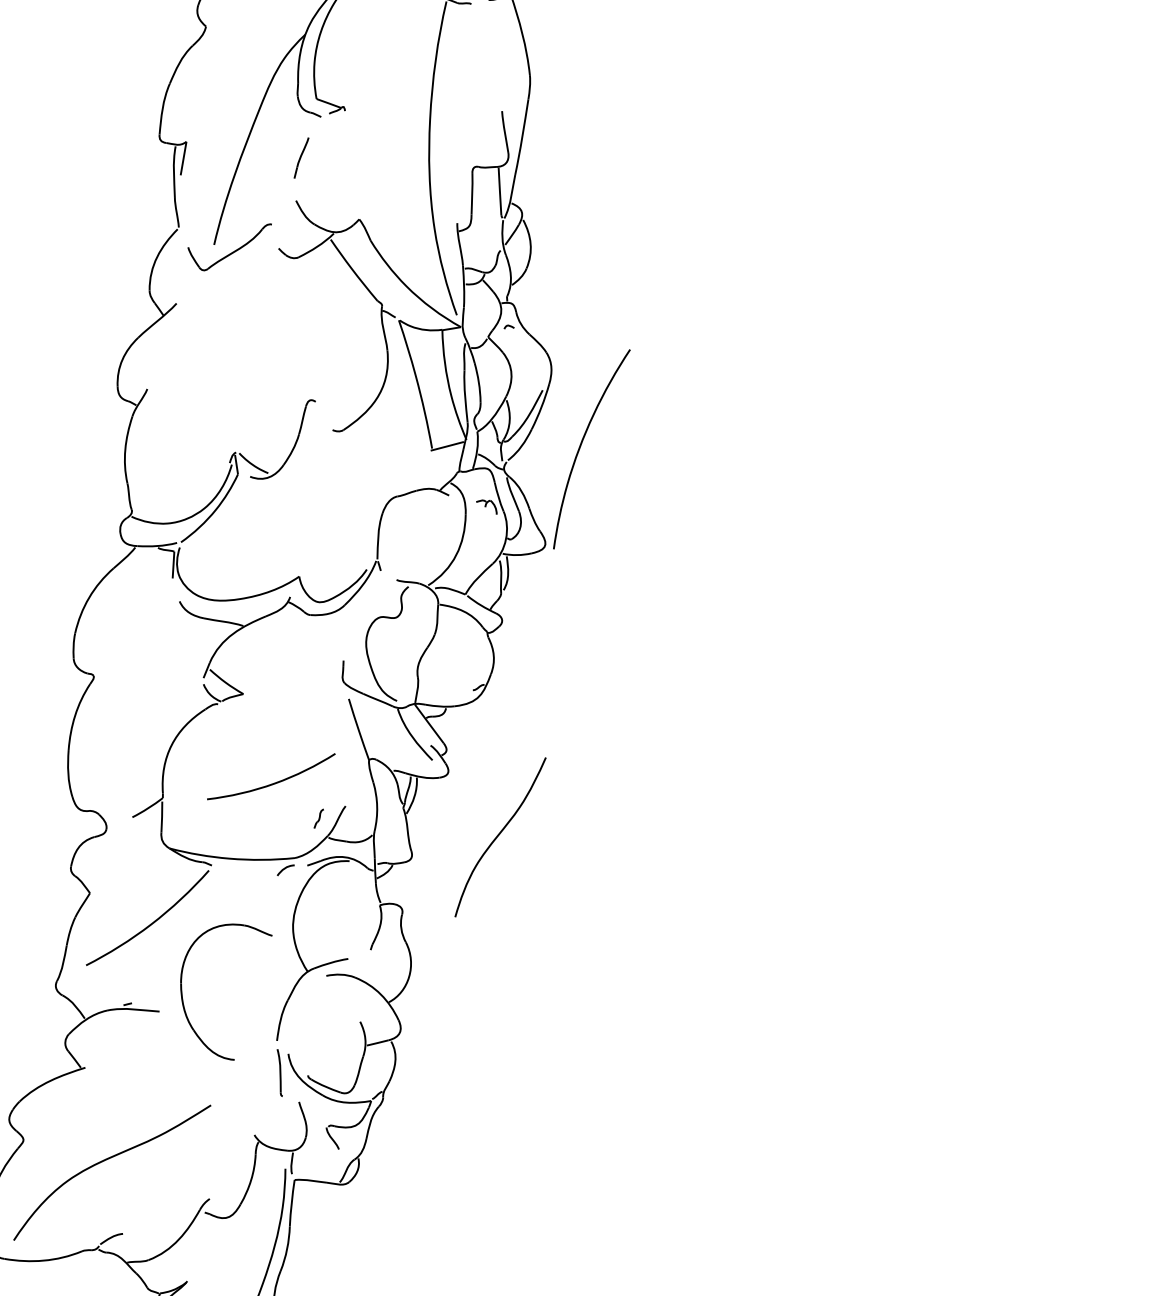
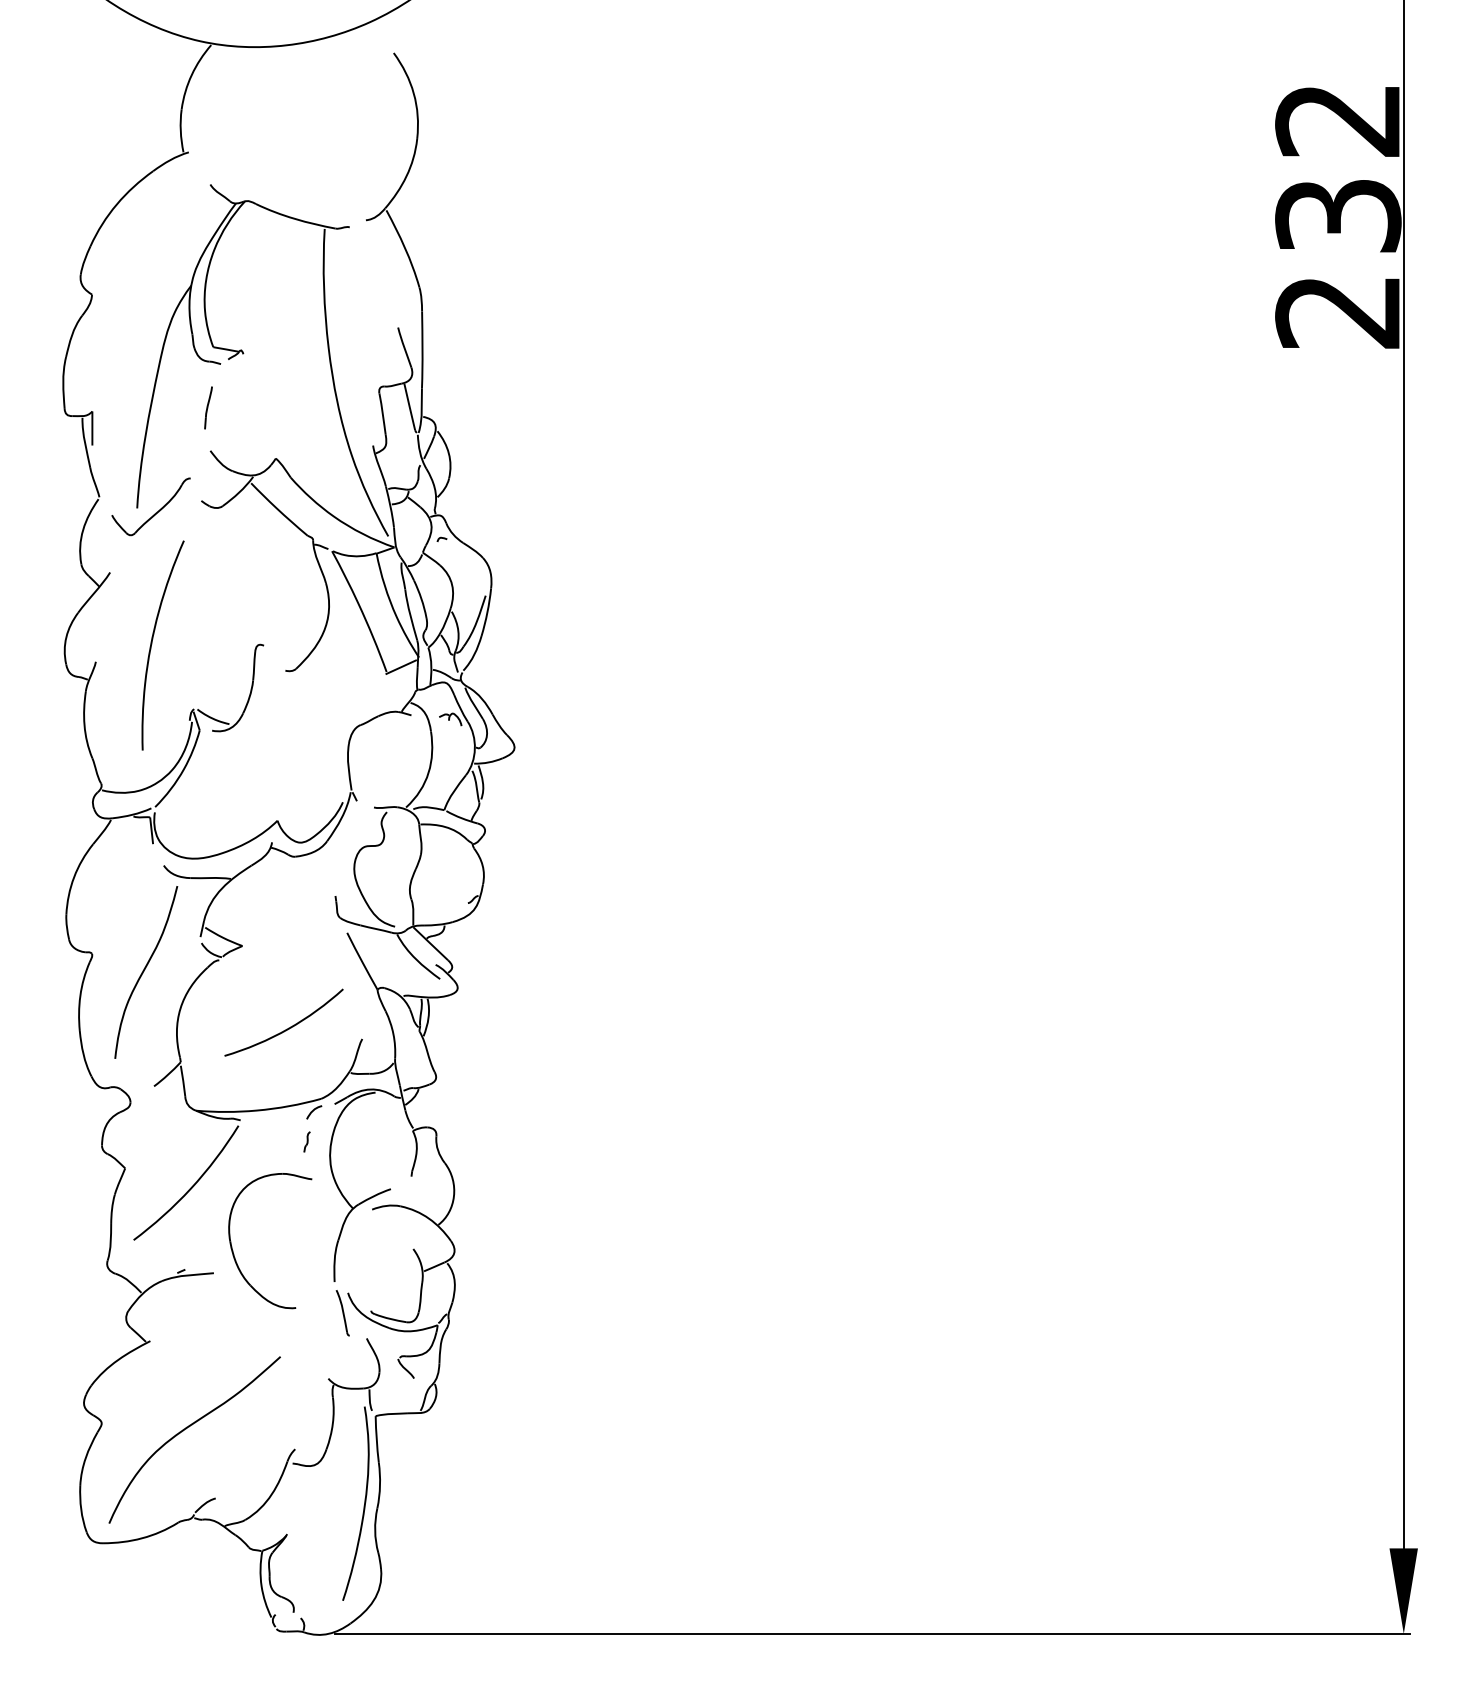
curve: (581, 446) -> (152, 644), moved
part: (318, 818) -> (306, 1141), moved
curve: (498, 836) -> (144, 971), moved

